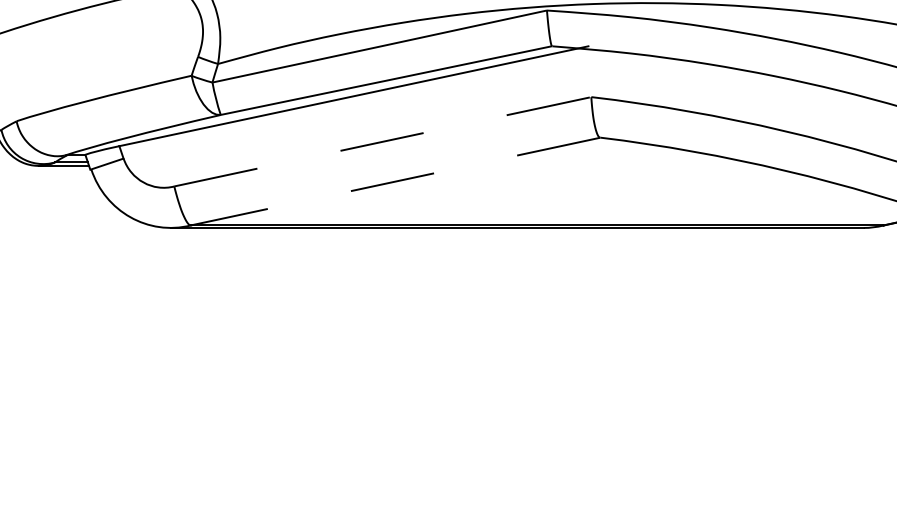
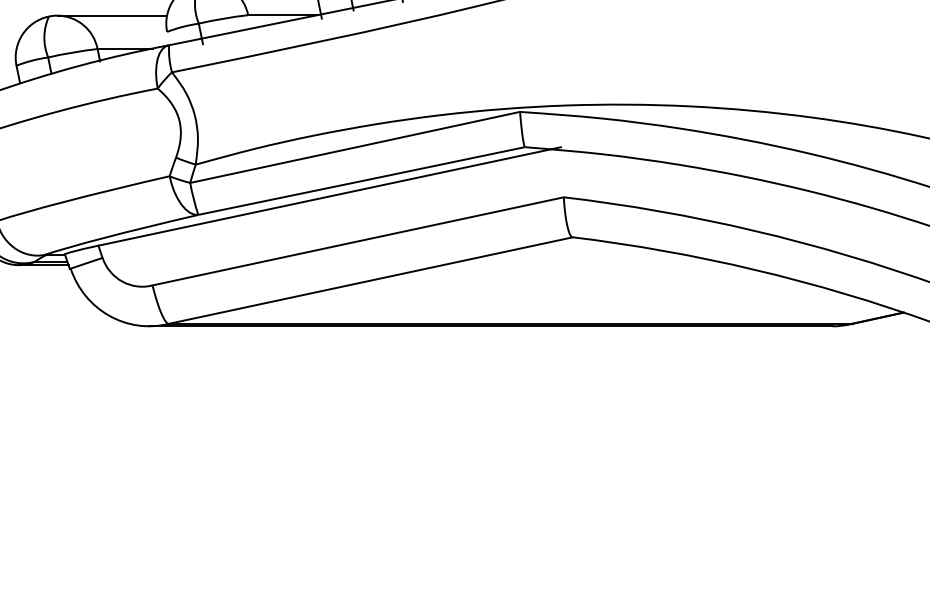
line: (383, 141) -> (358, 241), dashed -> solid
line: (395, 181) -> (370, 280), dashed -> solid

